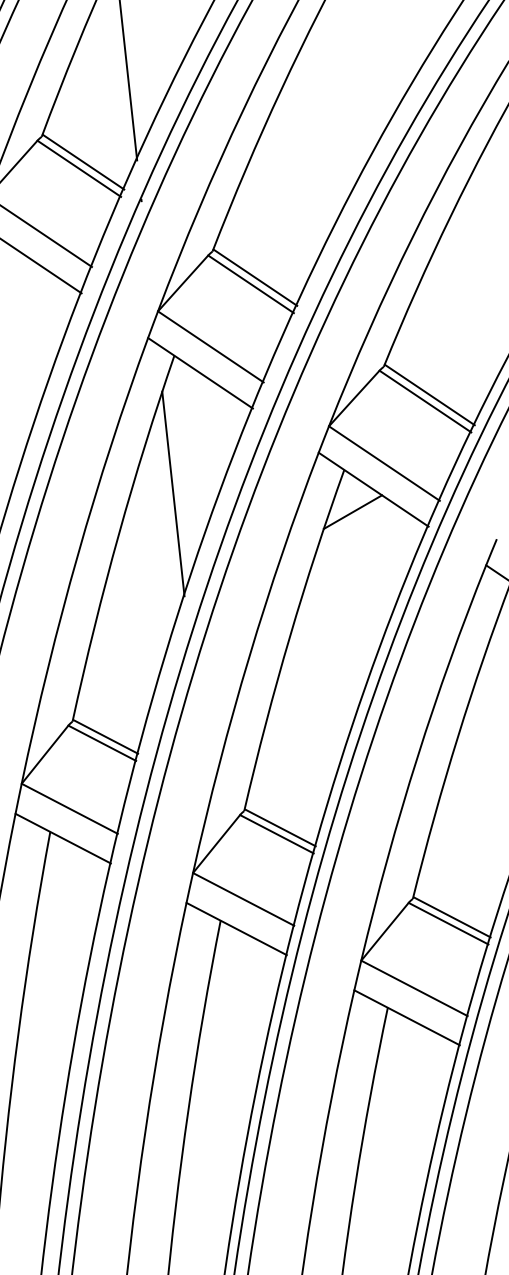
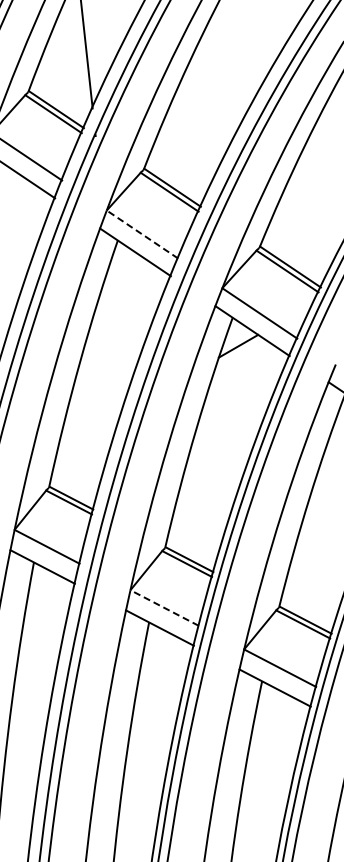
line: (210, 346) -> (142, 234), solid -> dashed
line: (172, 493) -> (116, 333), removed
line: (243, 900) -> (164, 608), solid -> dashed

